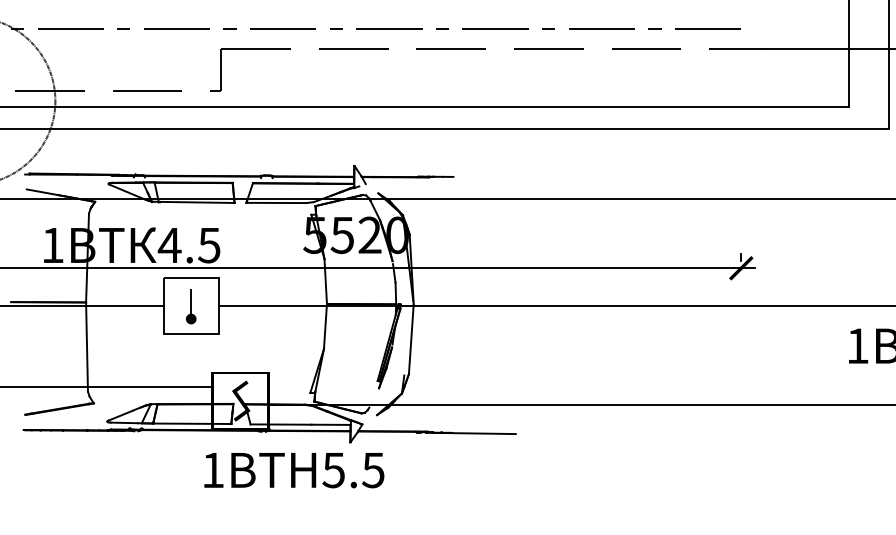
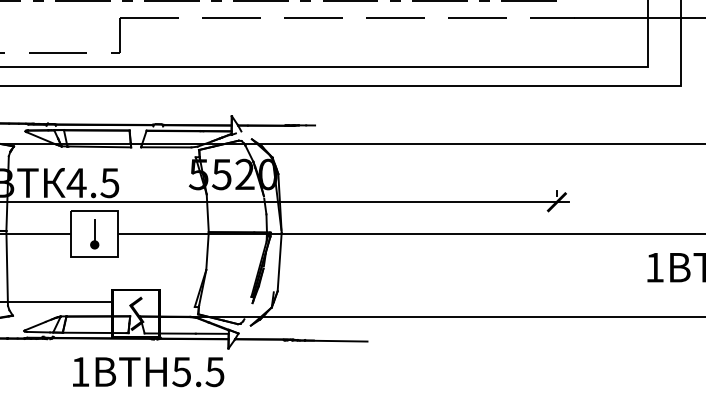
text: (294, 470) -> (148, 372), moved

